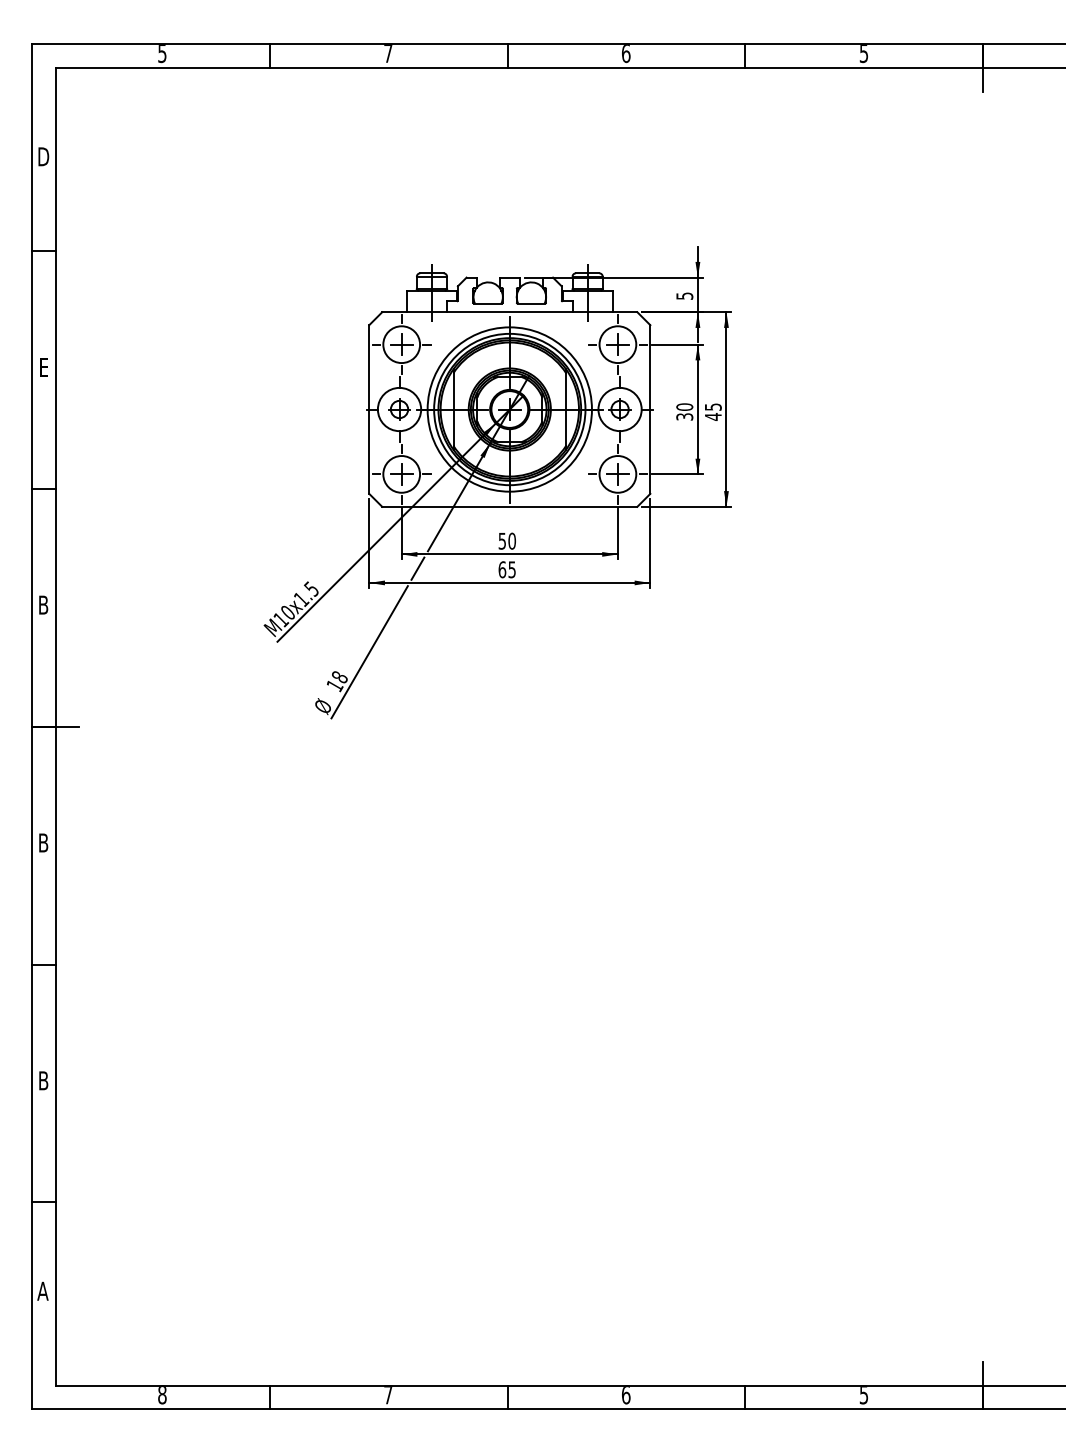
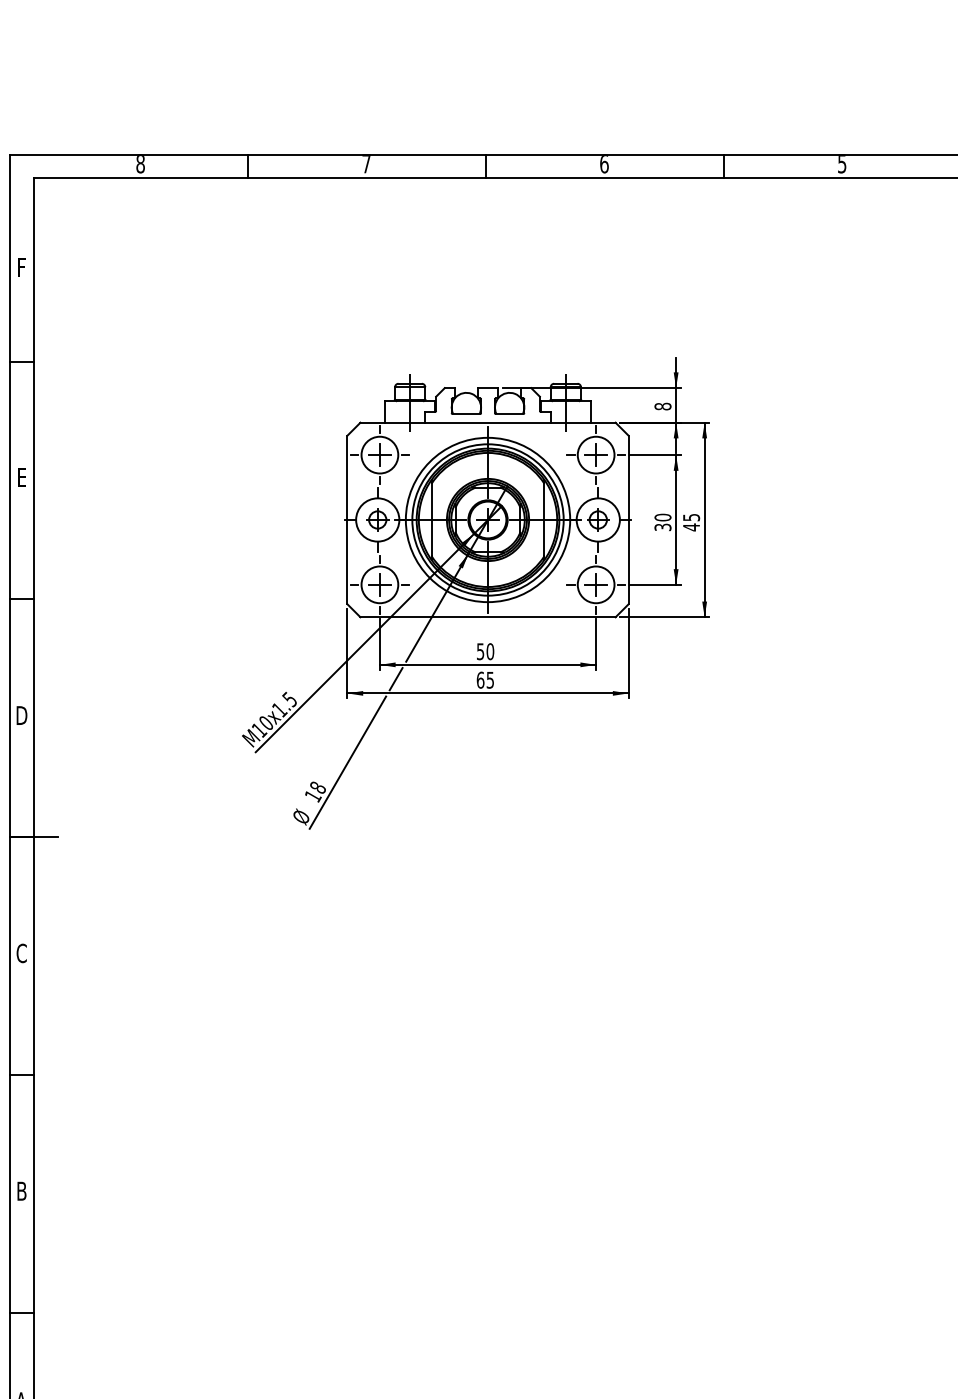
text: (162, 53) -> (140, 163), 5 -> 8
text: (43, 156) -> (21, 266), D -> F
text: (684, 295) -> (662, 405), 5 -> 8
text: (43, 604) -> (21, 714), B -> D
text: (43, 842) -> (21, 952), B -> C

